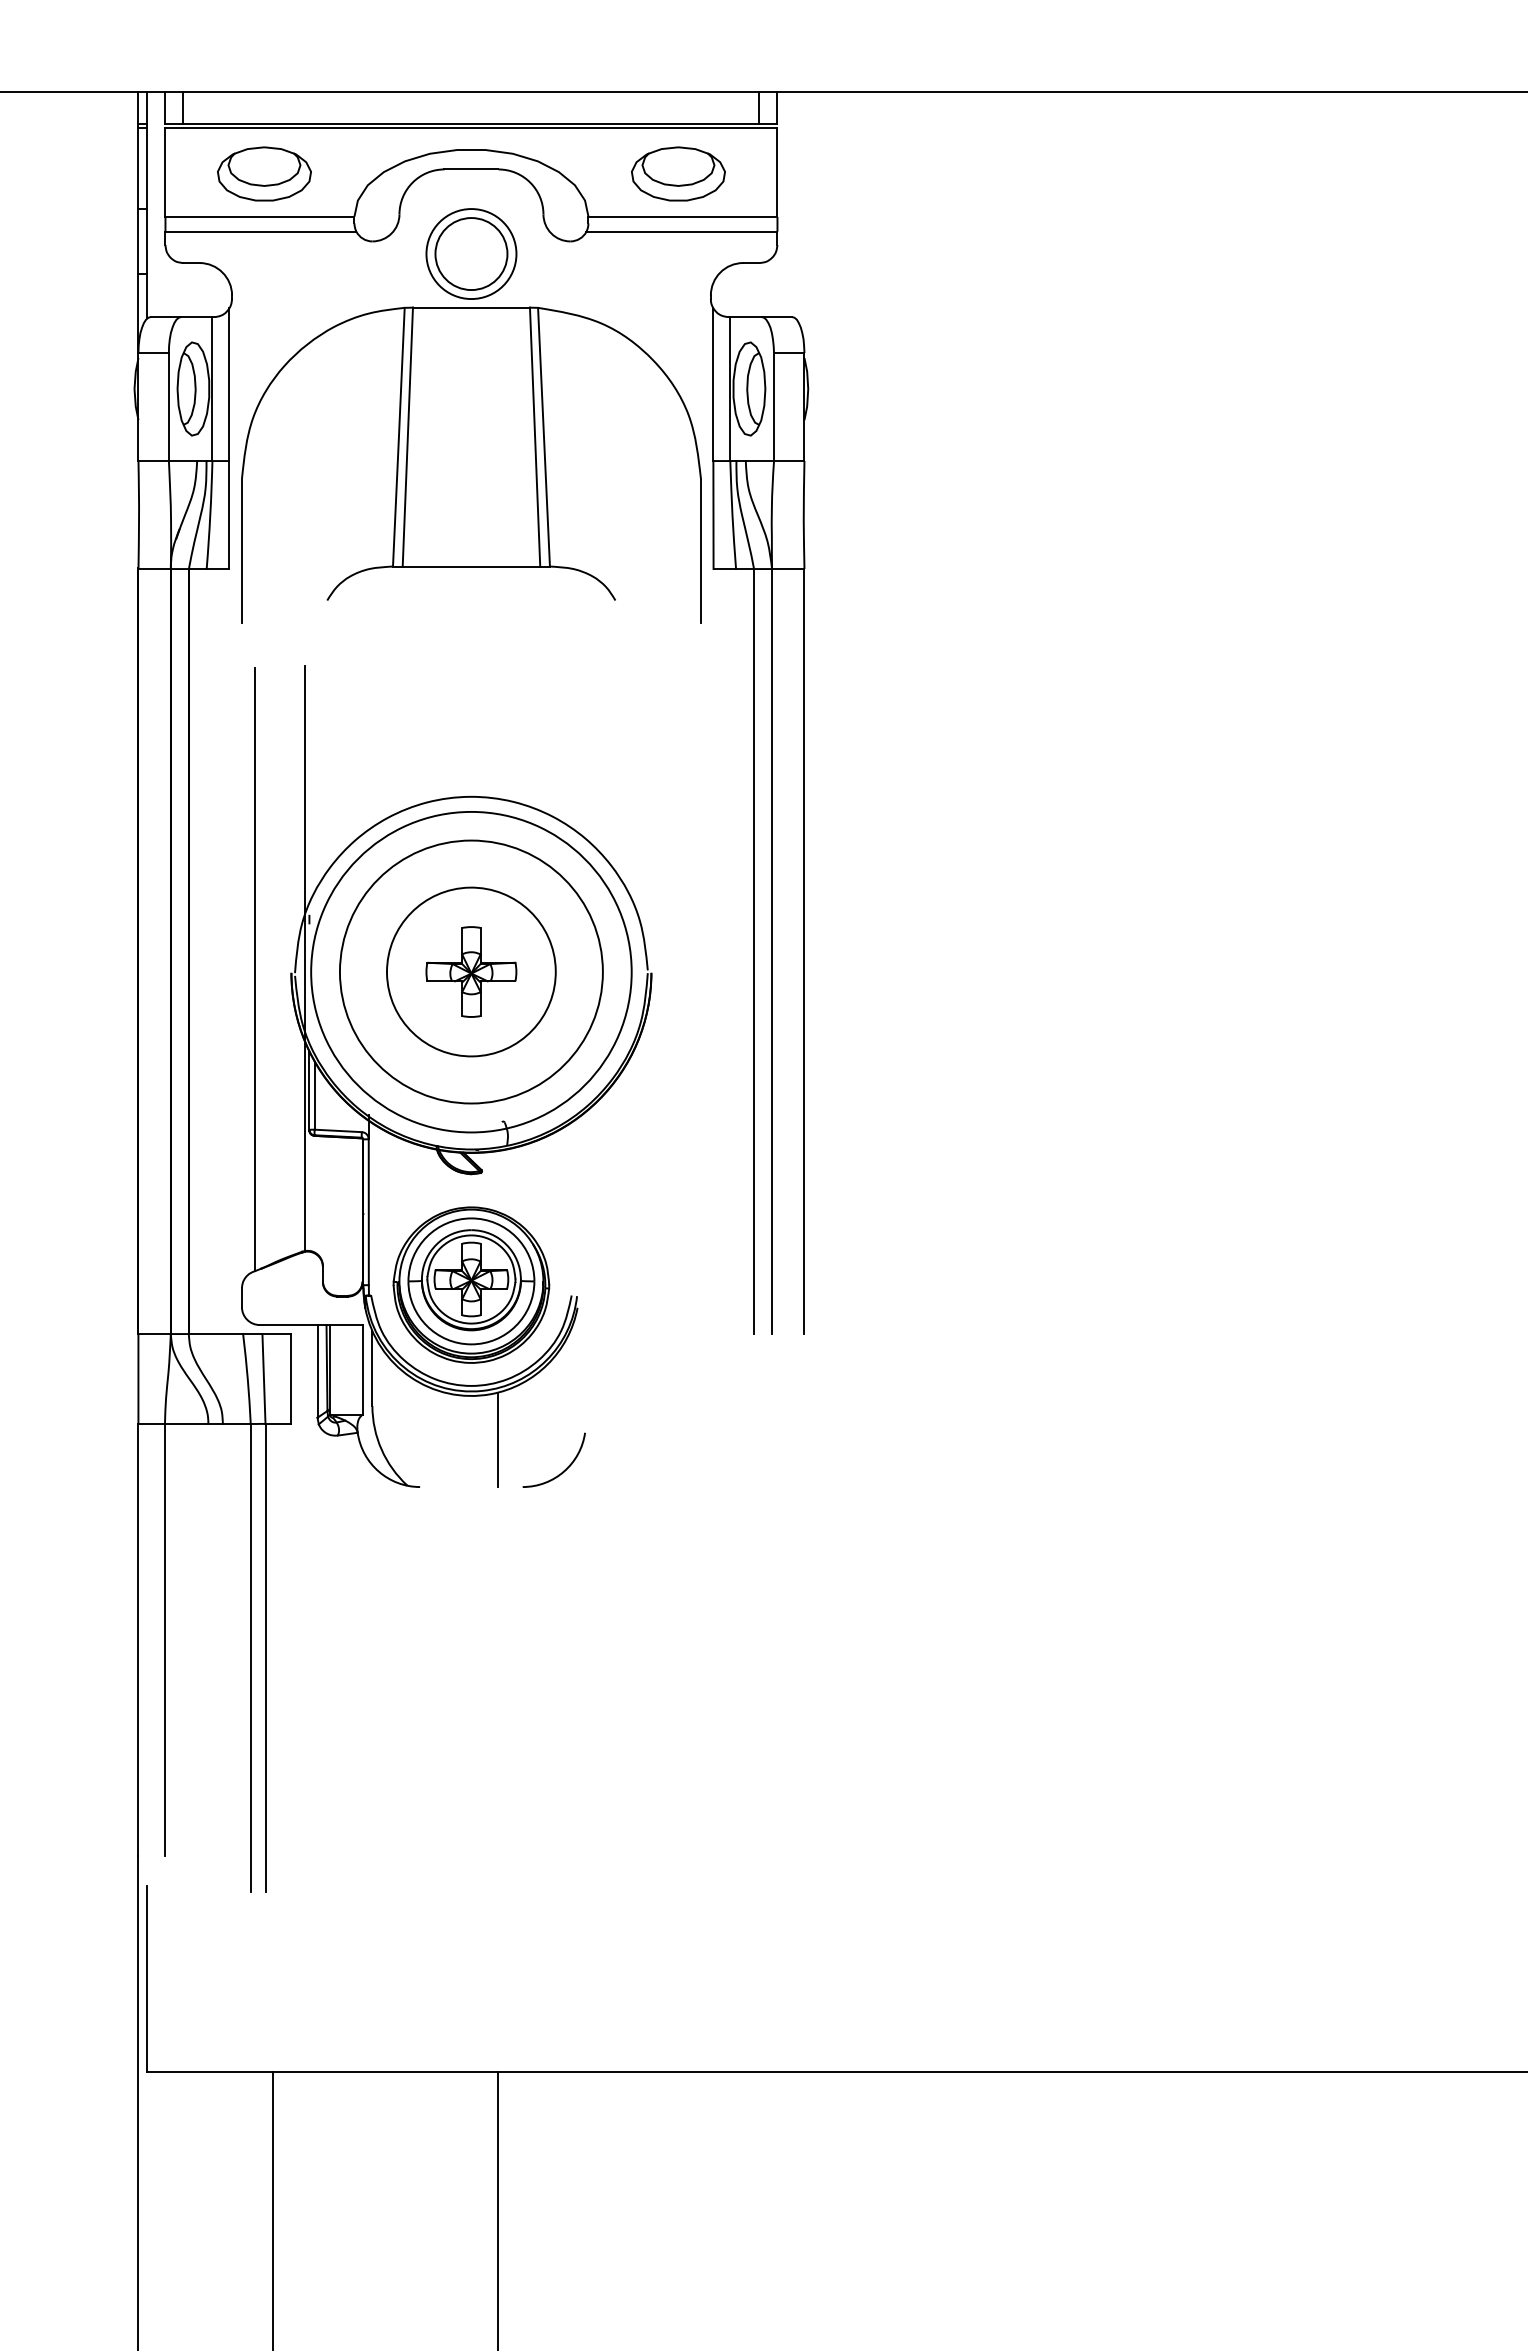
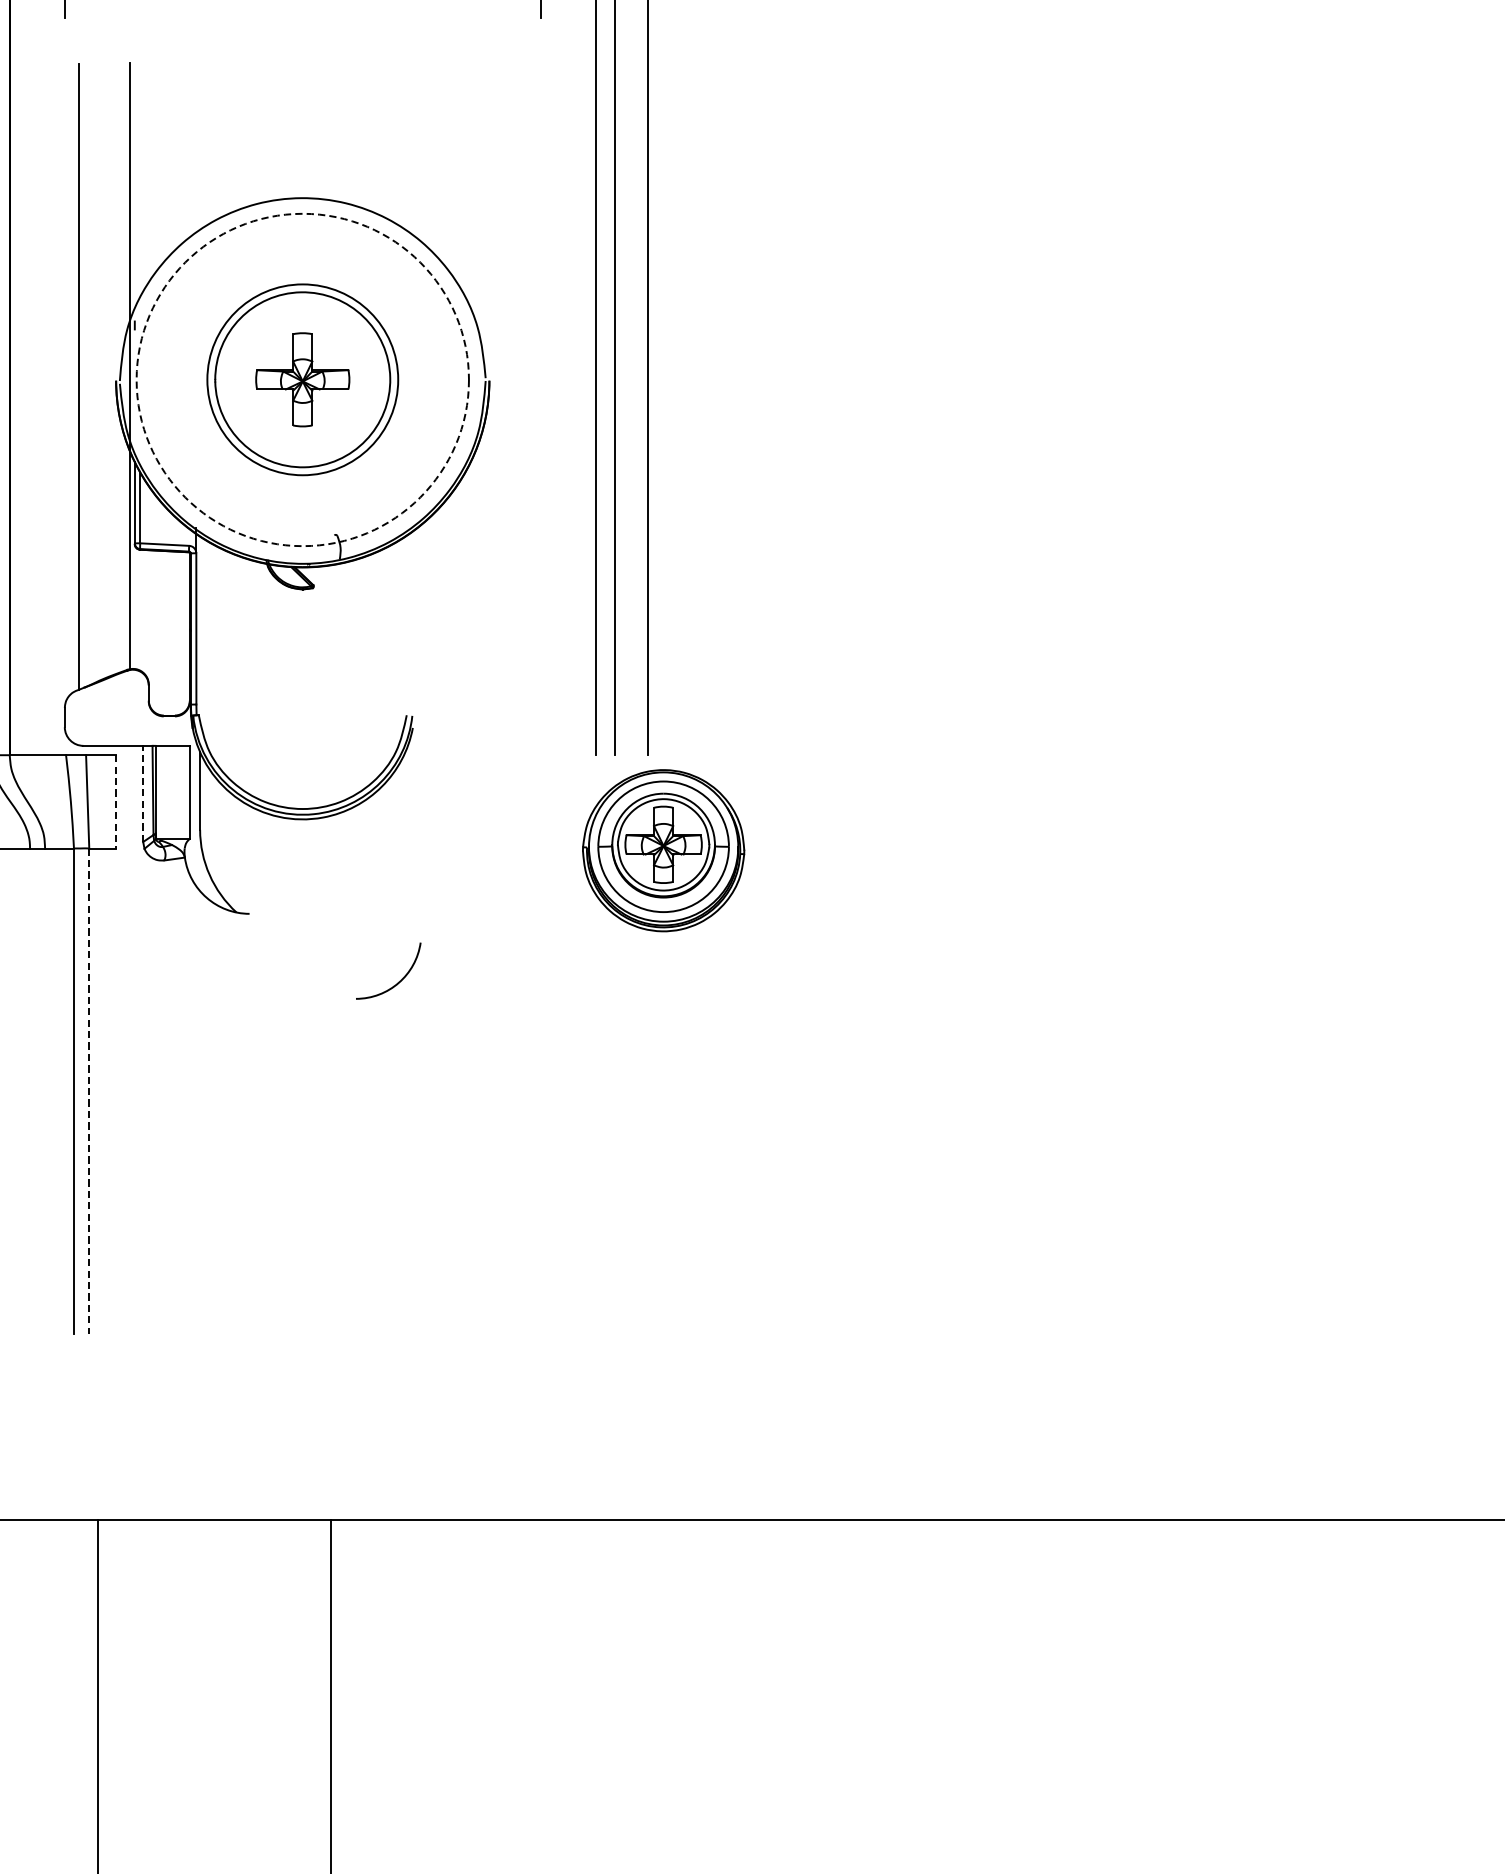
circle: (470, 971) -> (301, 379), size x0.7
circle: (471, 971) -> (302, 379), solid -> dashed
part: (471, 1284) -> (663, 850), moved
line: (317, 1370) -> (143, 793), solid -> dashed
line: (291, 1379) -> (116, 802), solid -> dashed
line: (498, 1439) -> (330, 864), removed
curve: (564, 1469) -> (399, 980), moved
line: (265, 1658) -> (89, 1091), solid -> dashed

